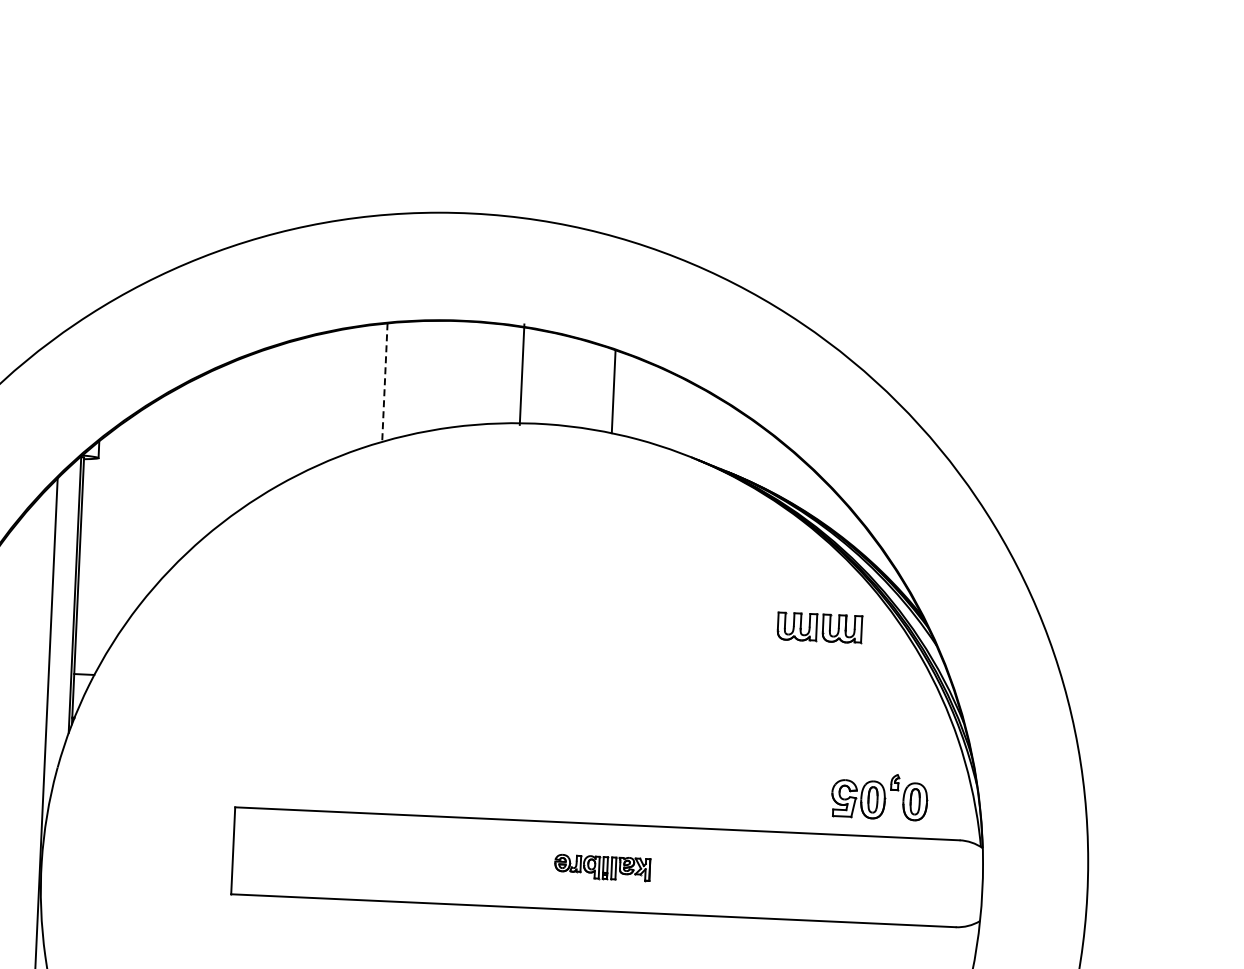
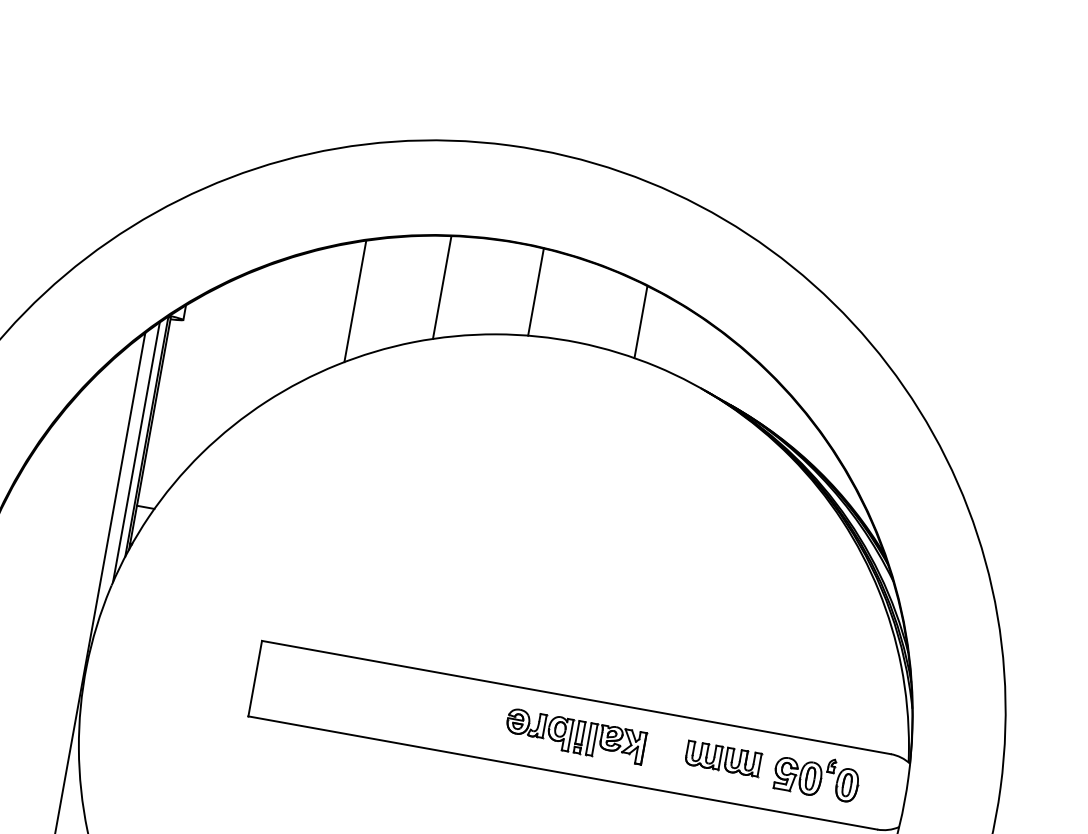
line: (521, 374) -> (535, 291), moved
line: (384, 383) -> (441, 288), dashed -> solid
line: (289, 411) -> (355, 301), added
line: (65, 613) -> (136, 451), added
part: (819, 627) -> (722, 758), moved
part: (879, 797) -> (816, 777), moved
part: (602, 867) -> (575, 736), size x1.67

